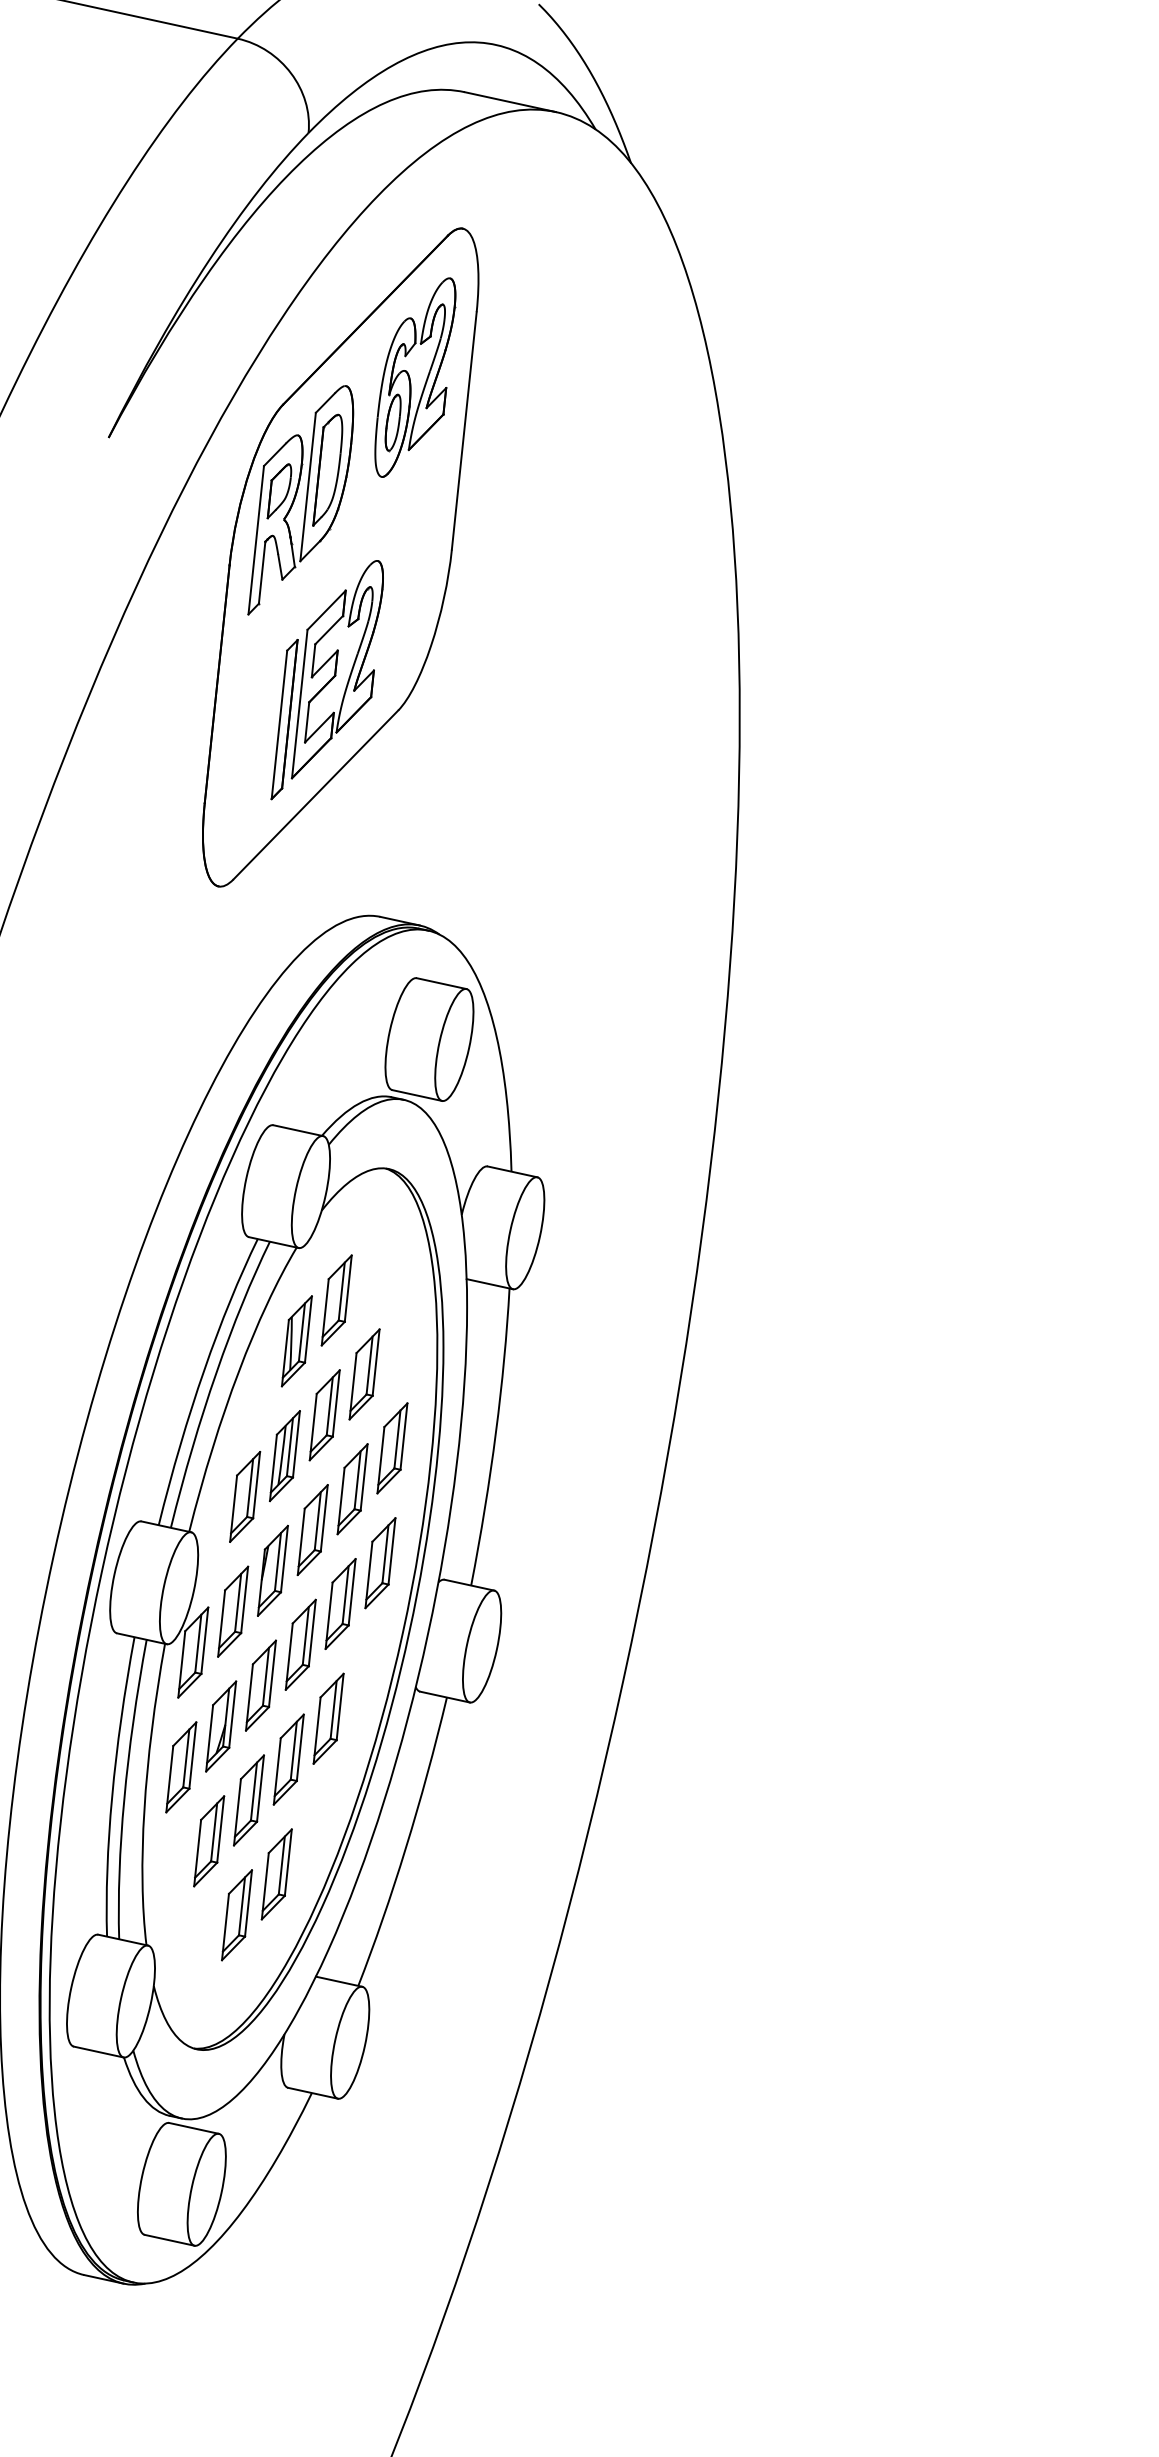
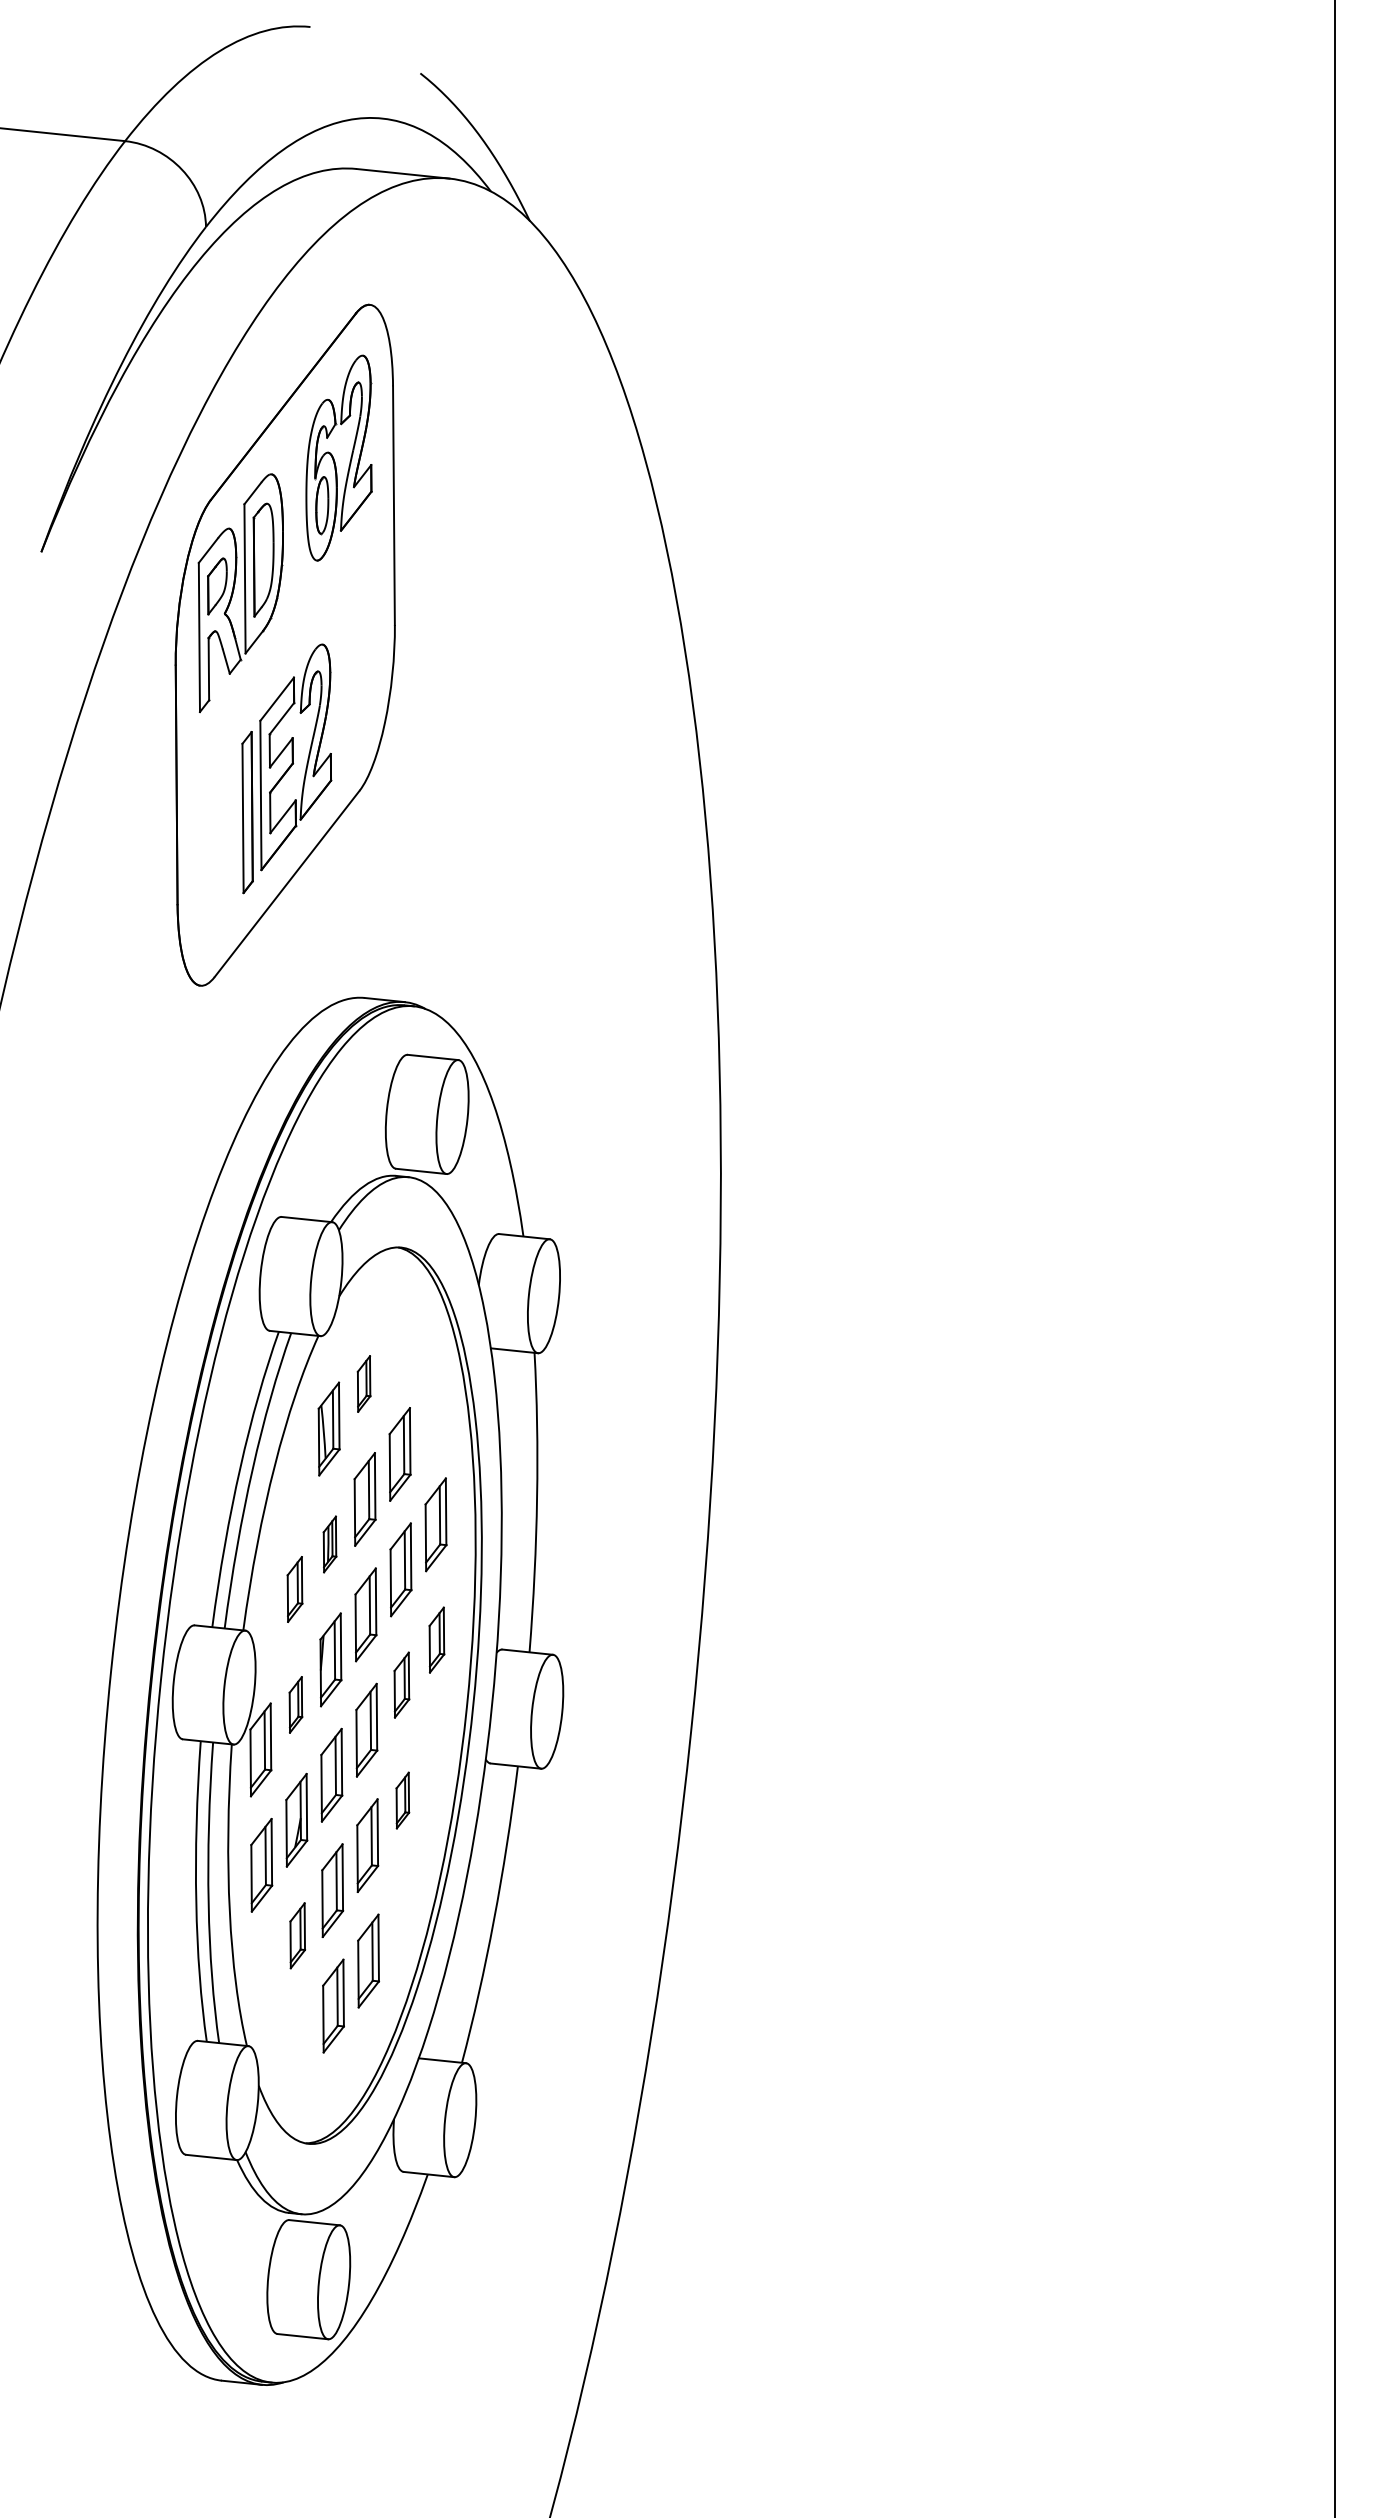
part: (336, 1299) -> (363, 1383), size x0.6
part: (284, 1456) -> (329, 1544), size x0.6
part: (244, 1496) -> (294, 1589), size x0.7
part: (380, 1562) -> (436, 1639), size x0.7
part: (340, 1603) -> (401, 1684), size x0.7
part: (232, 1611) -> (295, 1704), size x0.6
part: (328, 1718) -> (402, 1800), size x0.6
part: (209, 1841) -> (297, 1935), size x0.7

